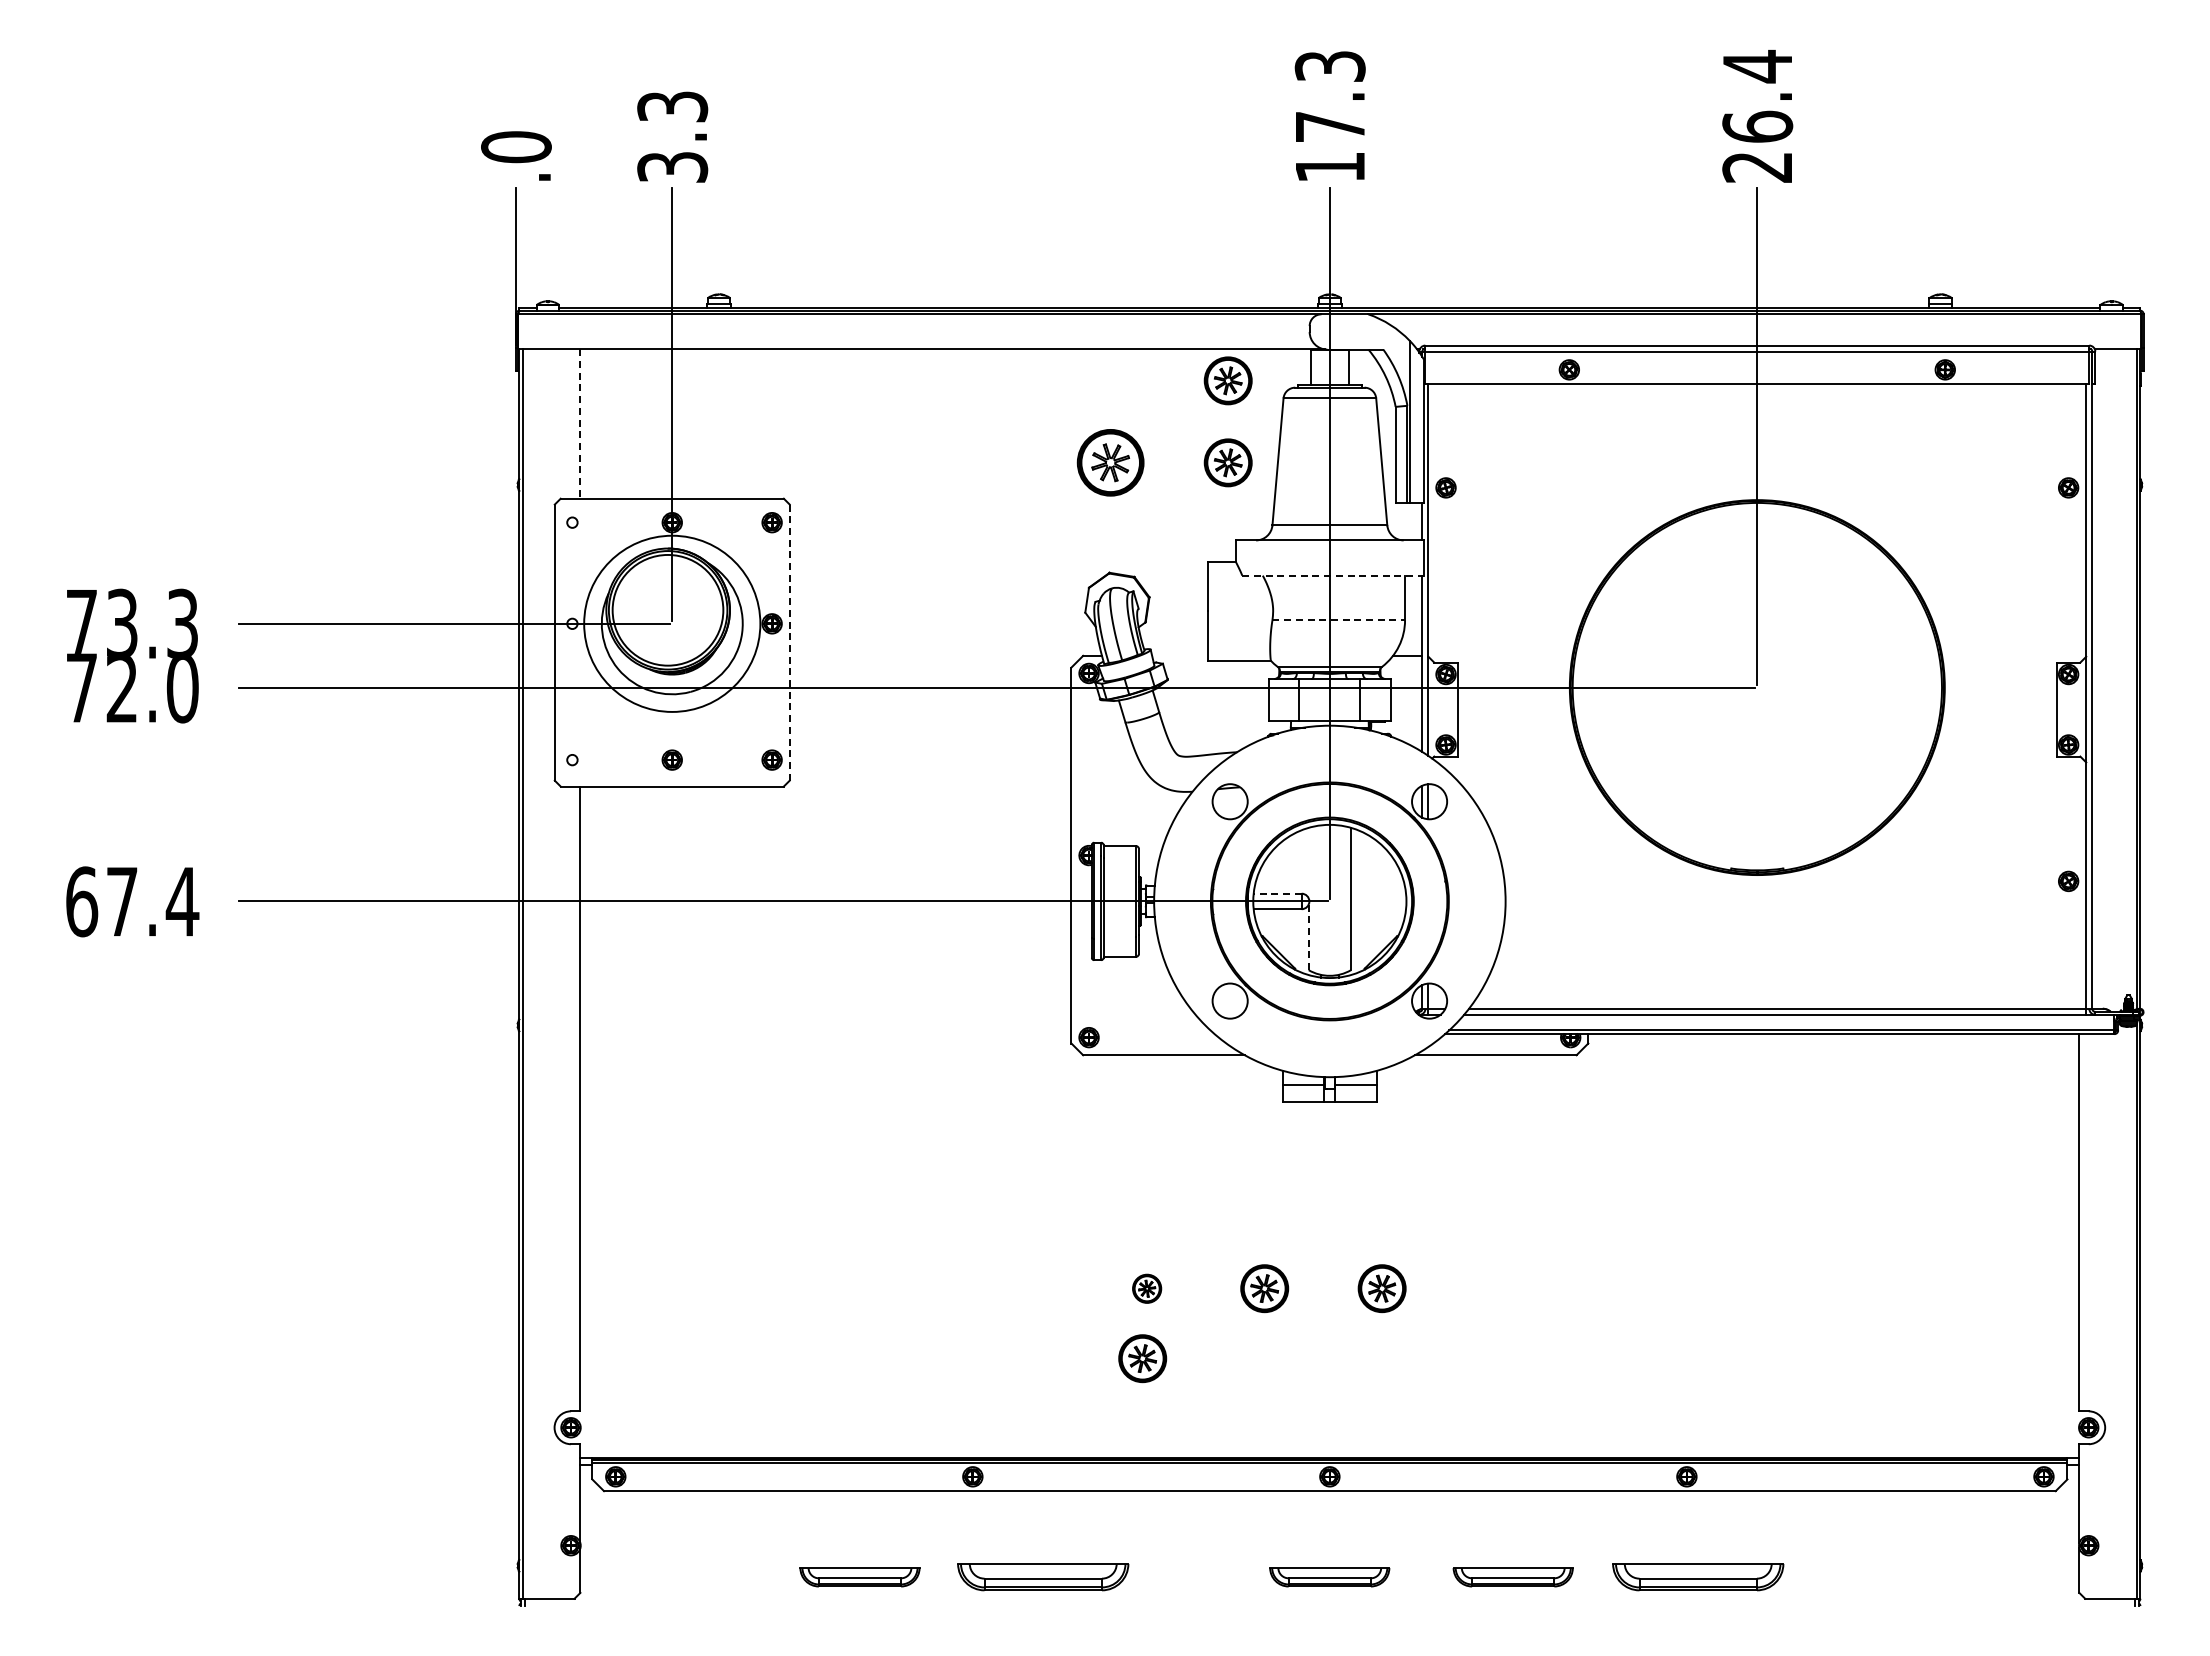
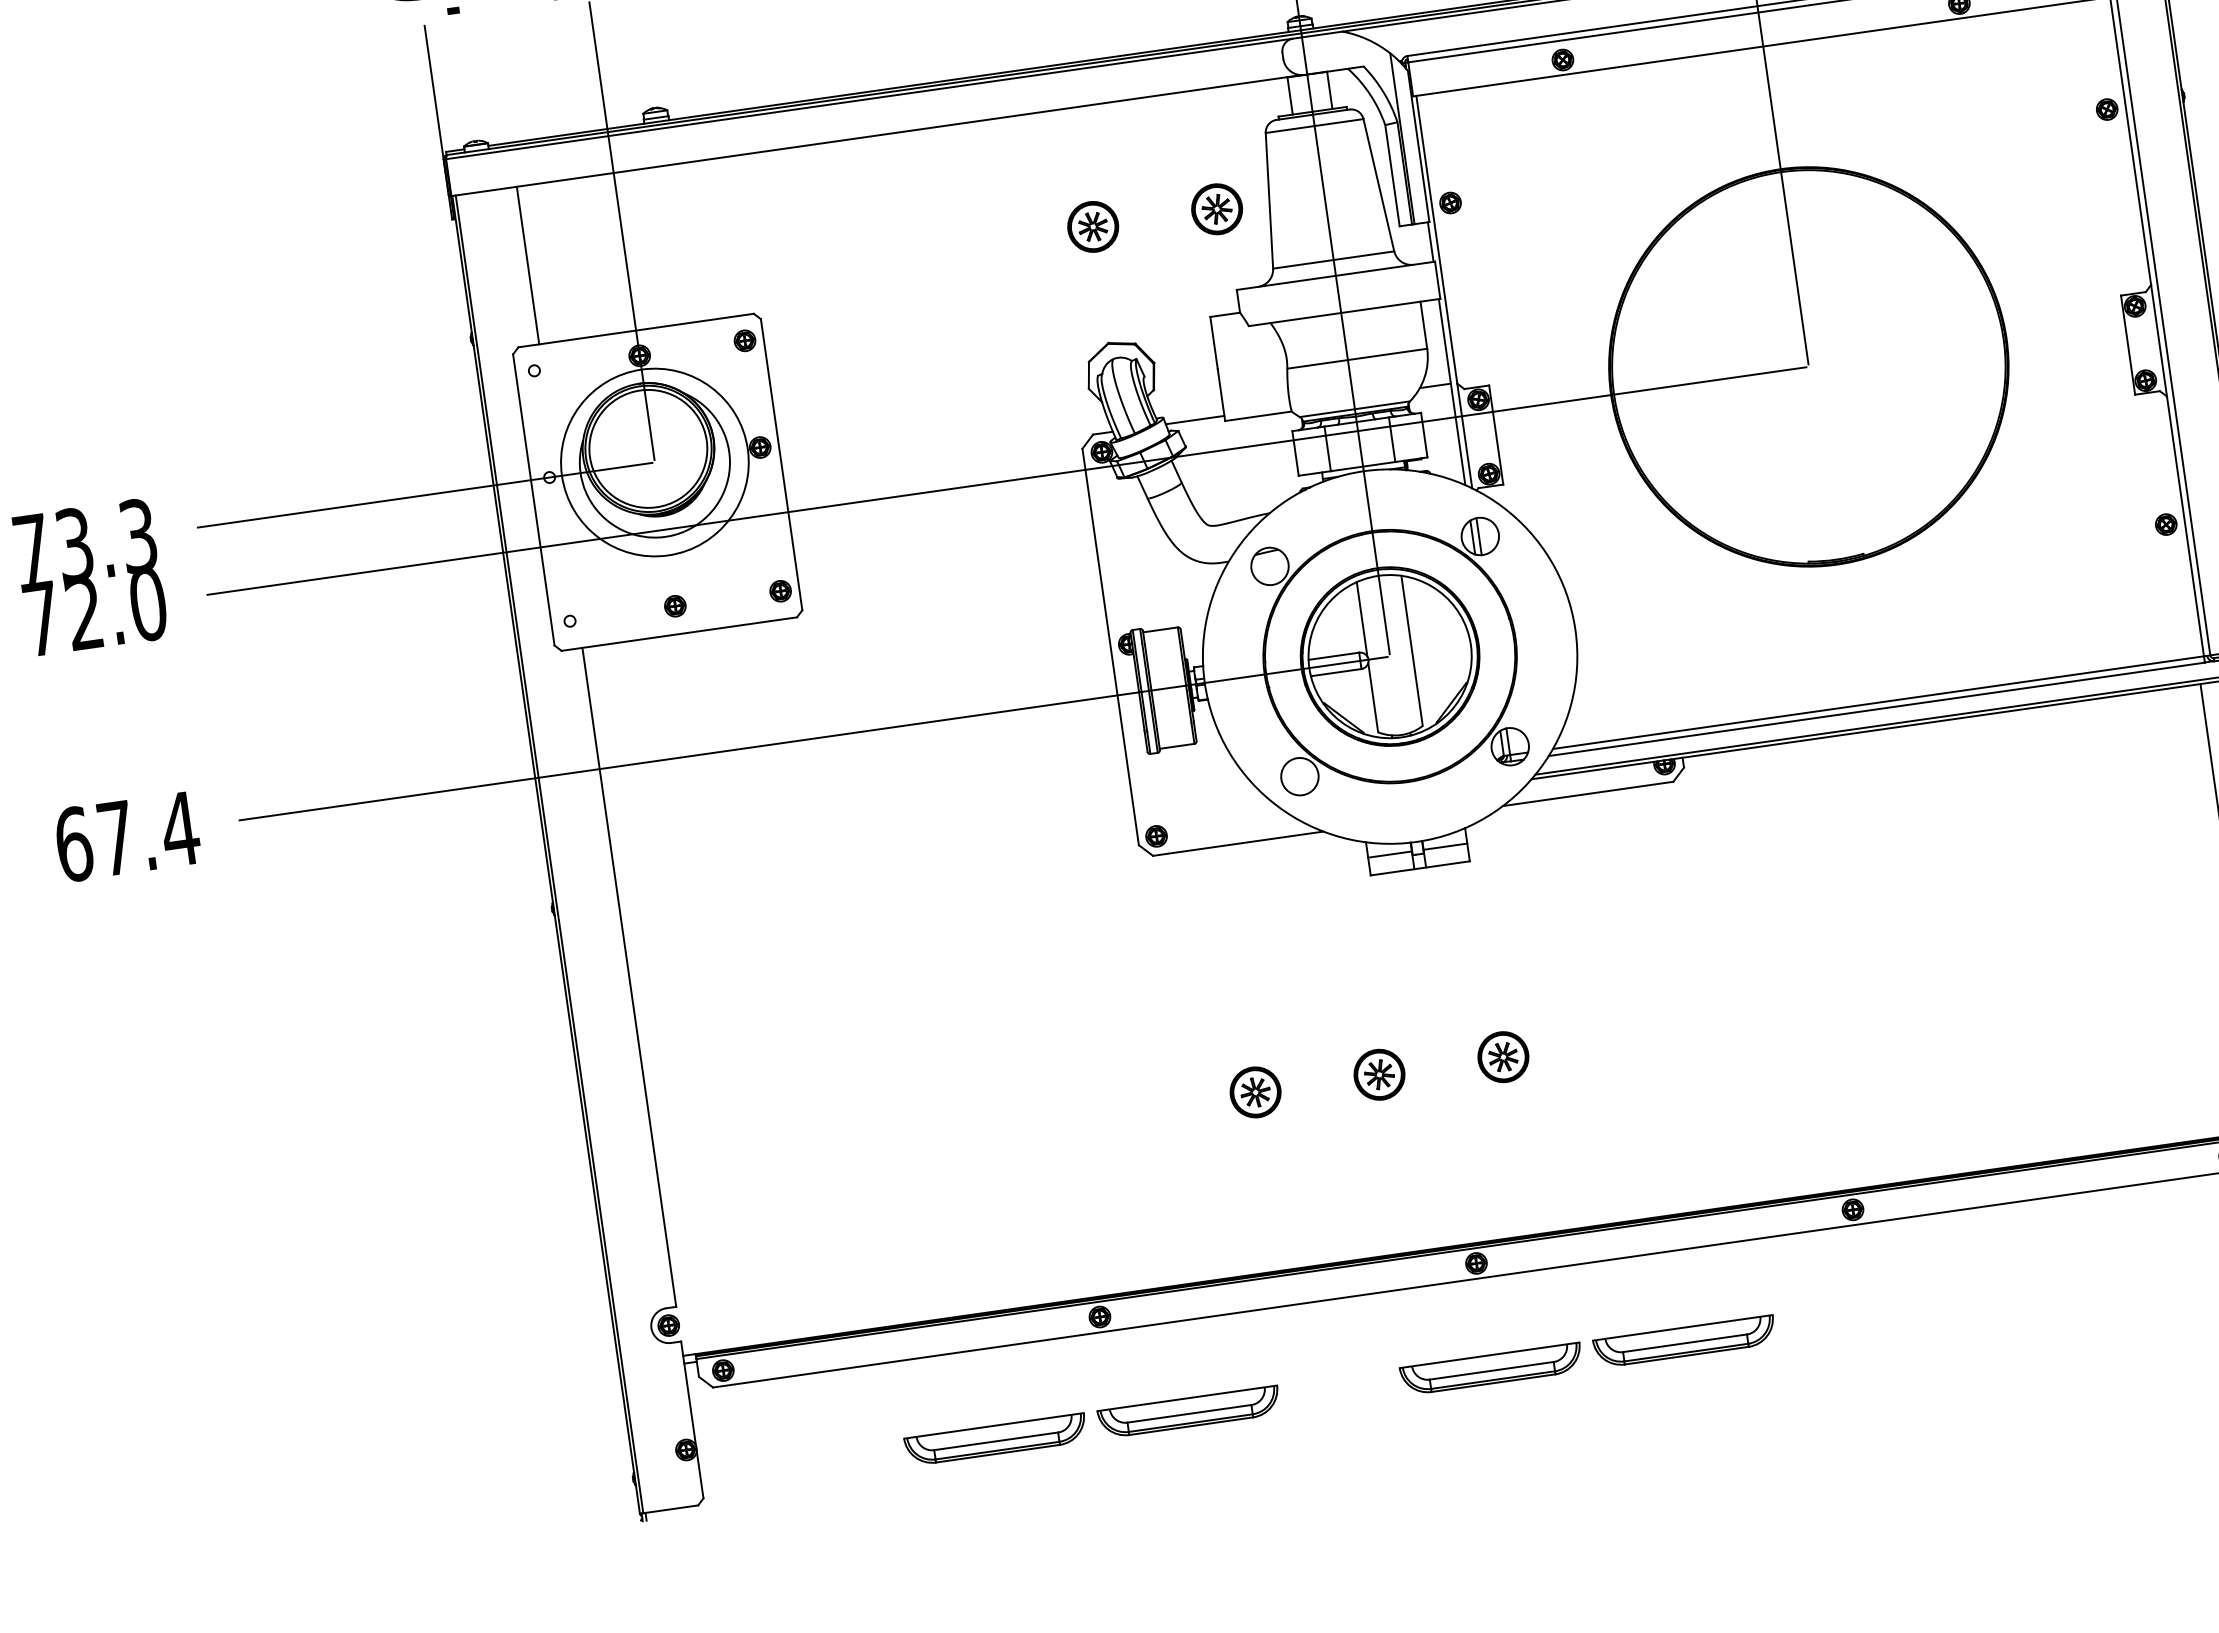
part: (1227, 380) -> (1203, 122), removed
line: (580, 424) -> (528, 266), dashed -> solid
part: (1110, 462) -> (1092, 226), size x0.71
line: (1333, 575) -> (1345, 312), dashed -> solid
line: (1339, 620) -> (1358, 358), dashed -> solid
line: (789, 642) -> (781, 464), dashed -> solid
line: (1179, 655) -> (1194, 419), added
line: (1308, 862) -> (1361, 618), added
line: (1277, 893) -> (1333, 656), dashed -> solid
line: (1308, 937) -> (1372, 697), dashed -> solid
part: (1146, 1288) -> (1254, 1092), size x1.67
part: (1142, 1358) -> (1261, 1166), removed
part: (859, 1577) -> (995, 1440), size x1.43
part: (1329, 1577) -> (1491, 1369), size x1.43
part: (1513, 1577) -> (1685, 1342), size x1.43
part: (1698, 1577) -> (1880, 1314), removed

